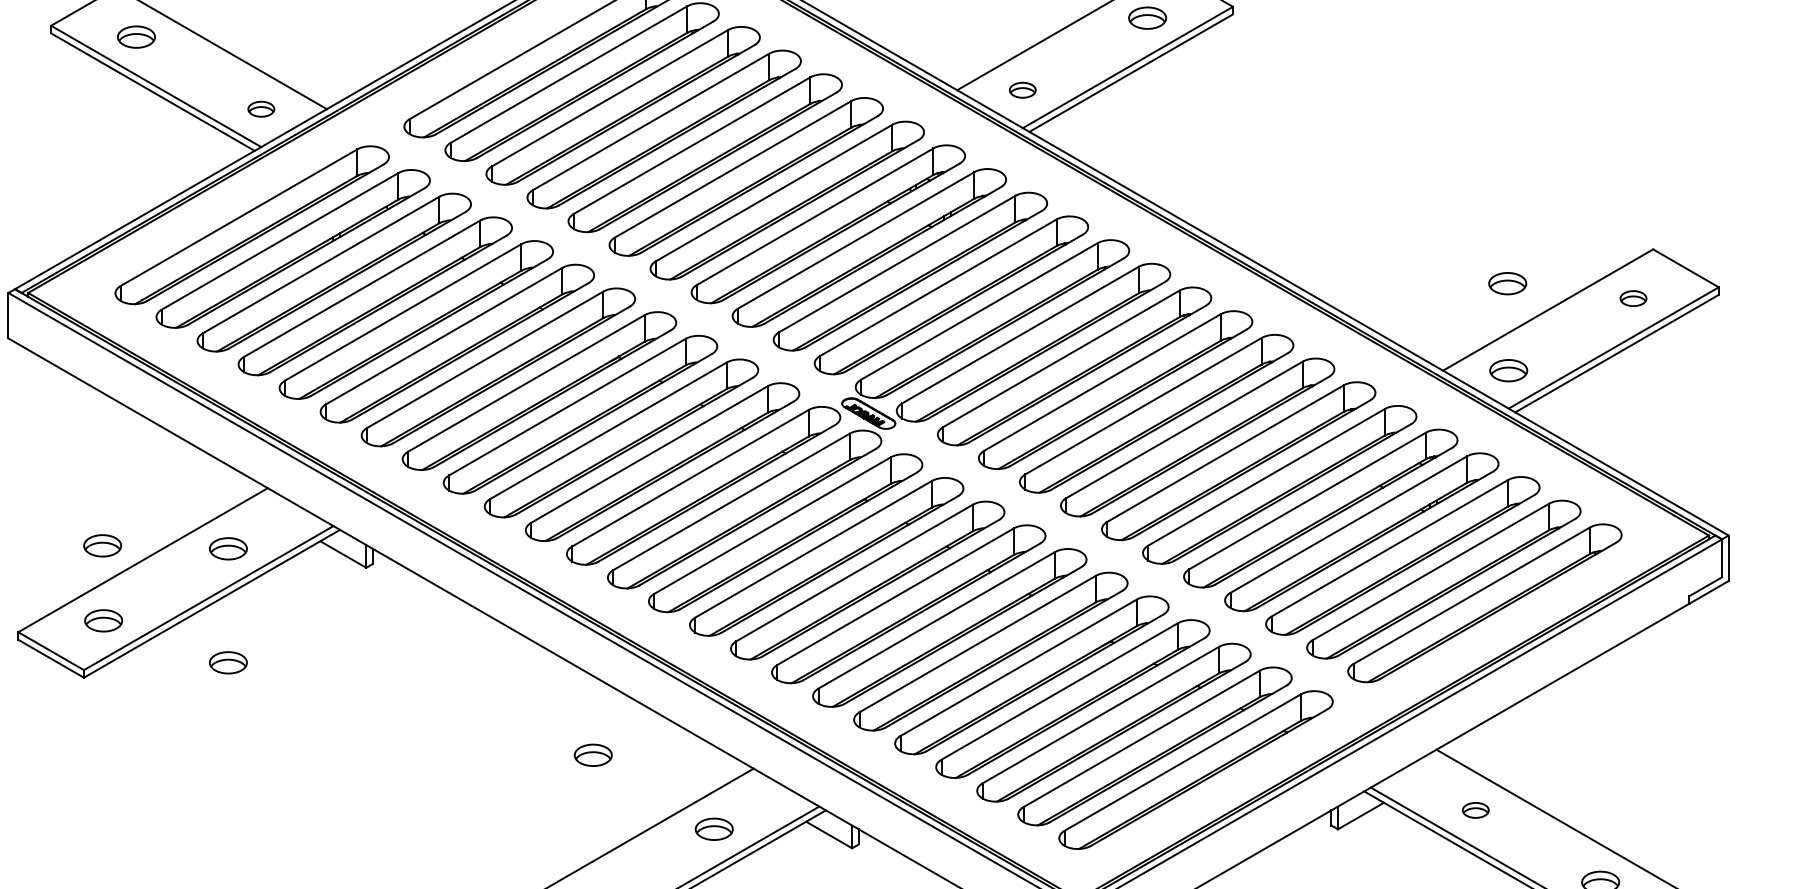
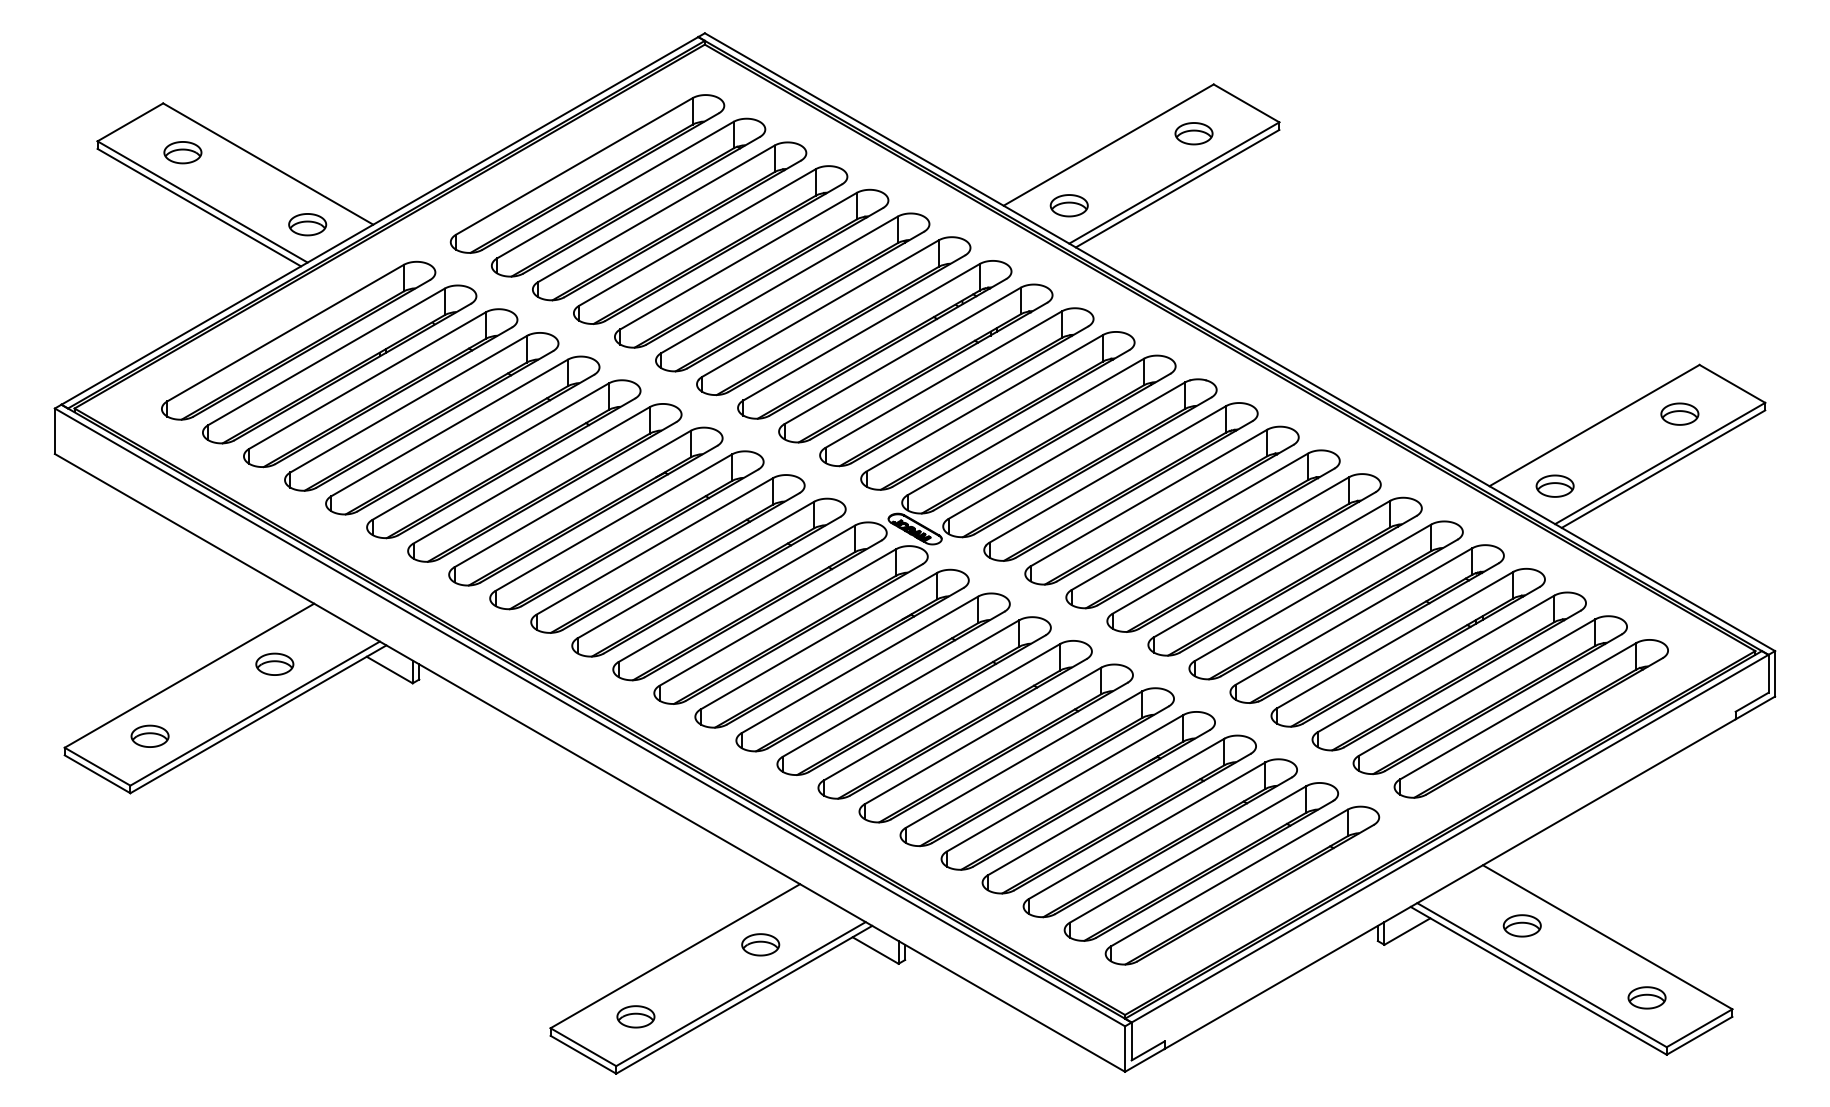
part: (1022, 89) -> (1068, 205), size x1.43
part: (261, 108) -> (307, 224), size x1.43
part: (1507, 282) -> (1553, 398), removed
part: (1633, 297) -> (1679, 413), size x1.43
part: (102, 544) -> (148, 660), removed
part: (228, 661) -> (274, 777), removed
part: (593, 754) -> (639, 870), removed
part: (1475, 809) -> (1521, 925), size x1.43

